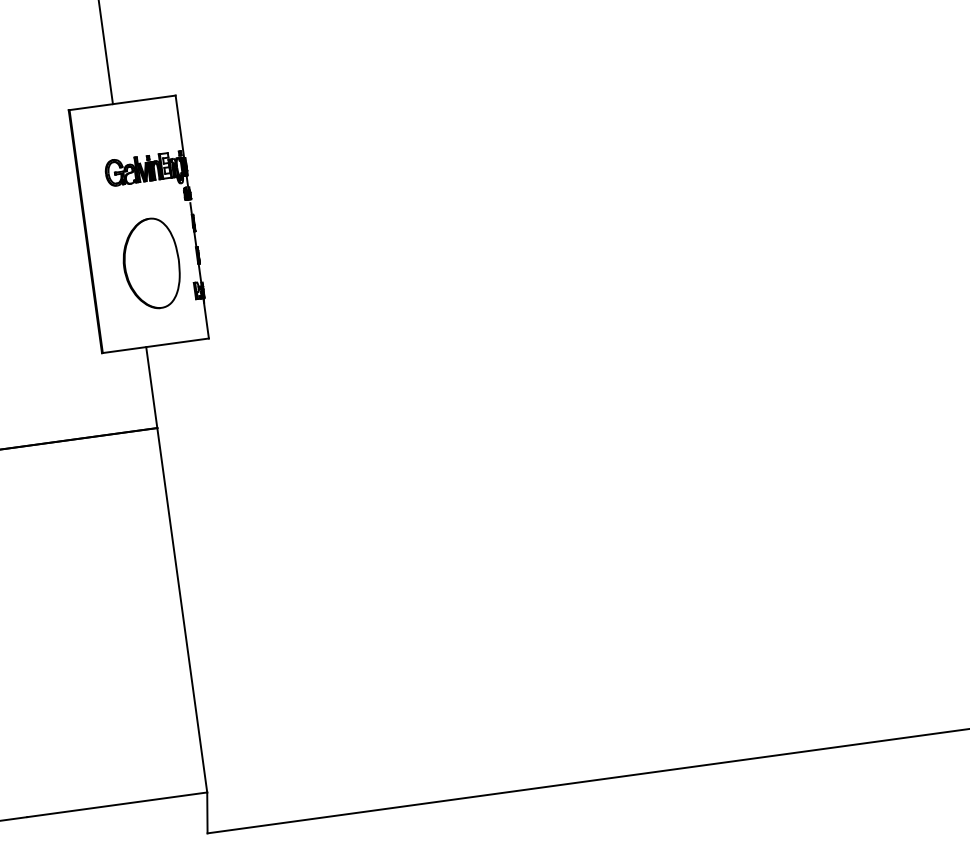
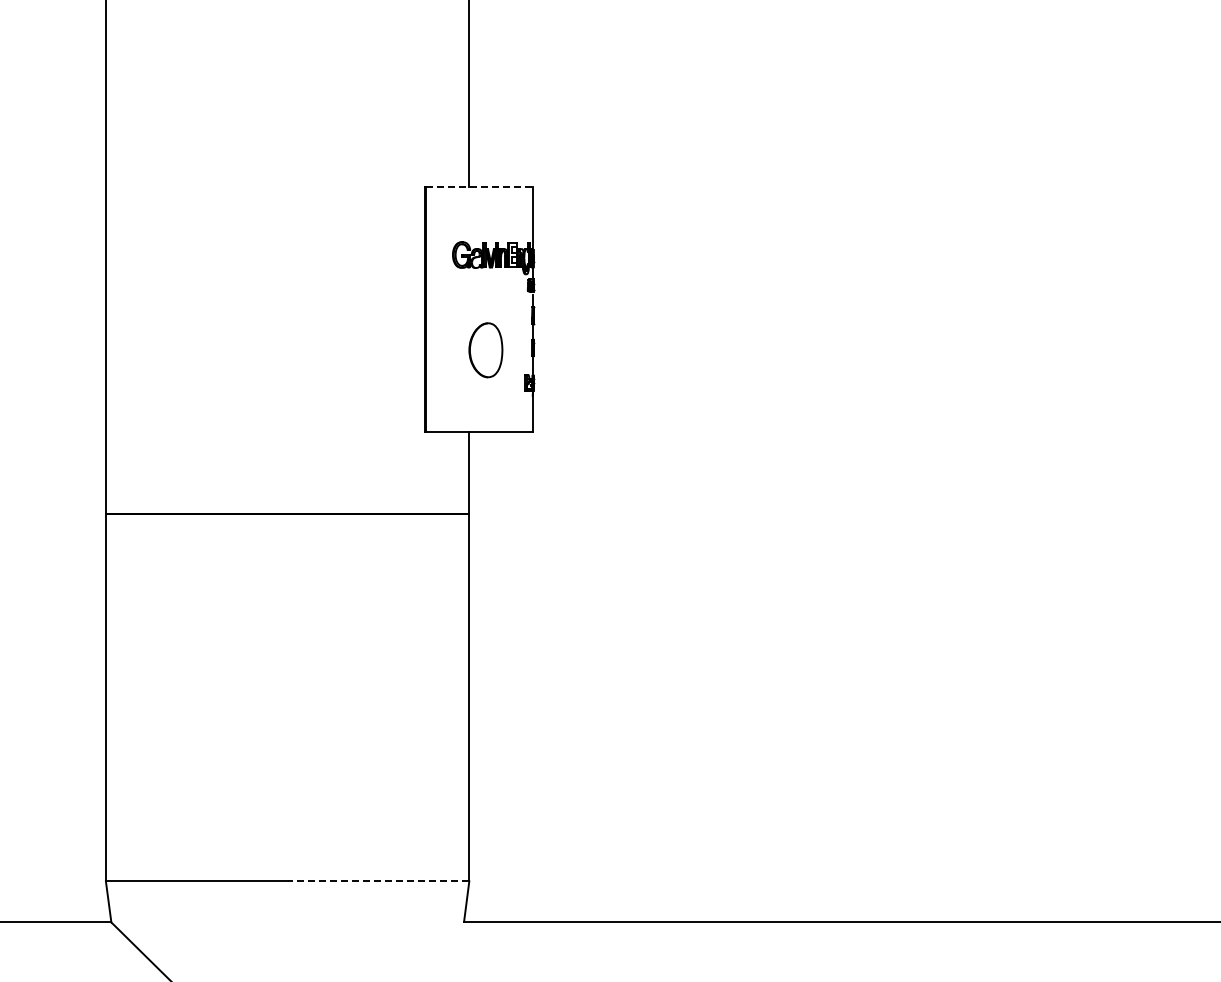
line: (123, 102) -> (479, 186), solid -> dashed
part: (151, 264) -> (485, 350), size x0.6
line: (117, 804) -> (378, 881), solid -> dashed

